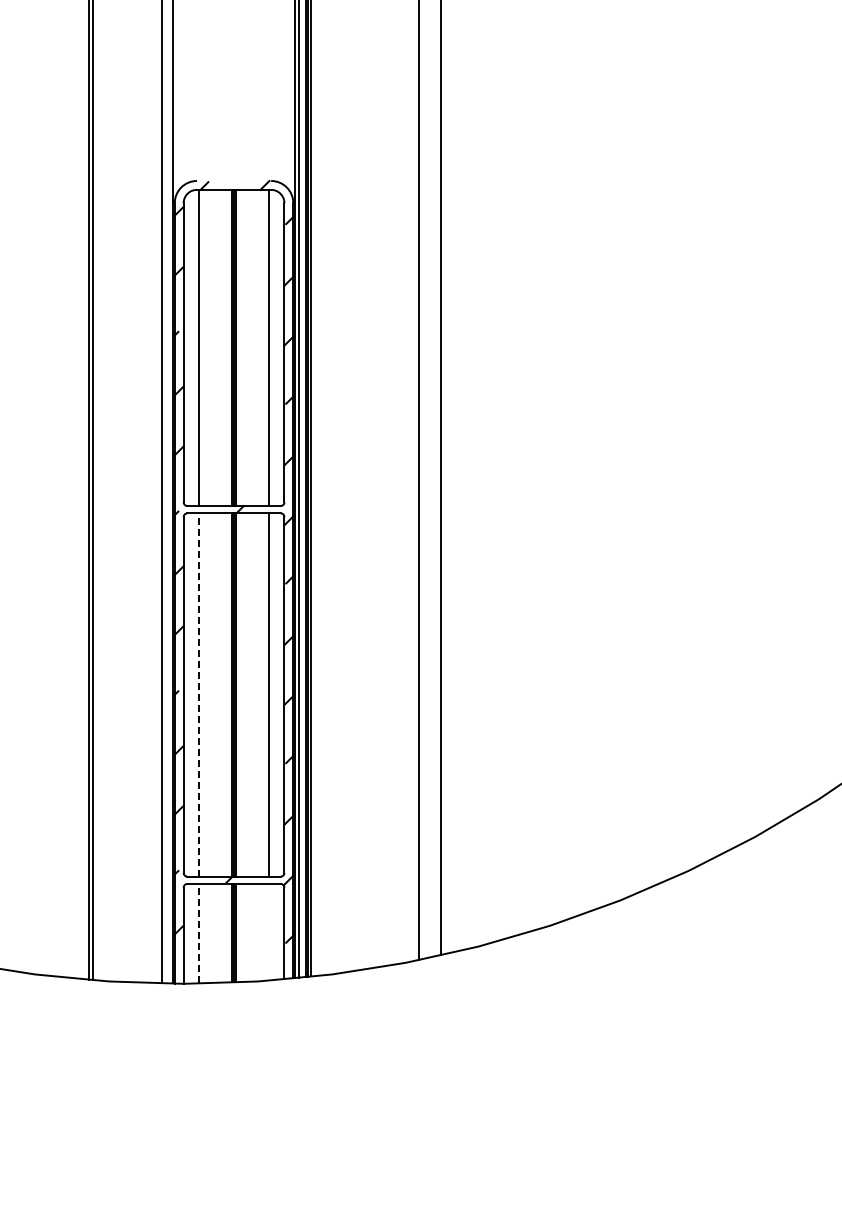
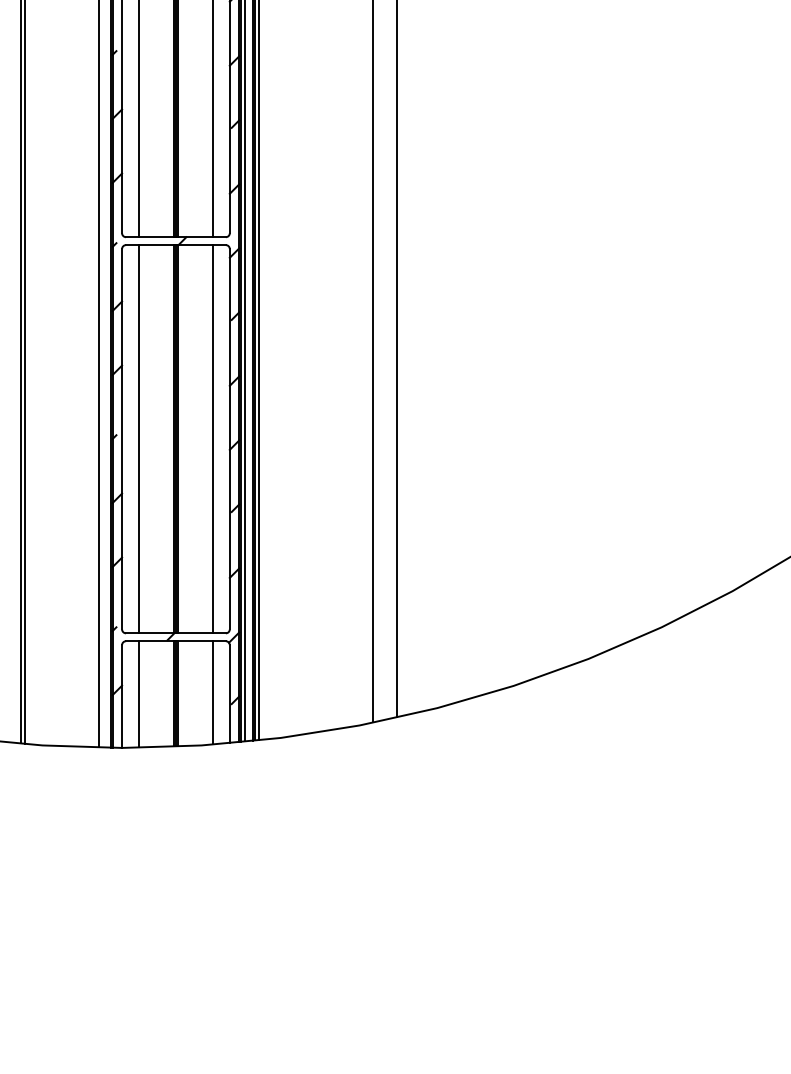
line: (199, 694) -> (139, 438), dashed -> solid
line: (269, 932) -> (213, 693), added
line: (199, 933) -> (139, 694), dashed -> solid

